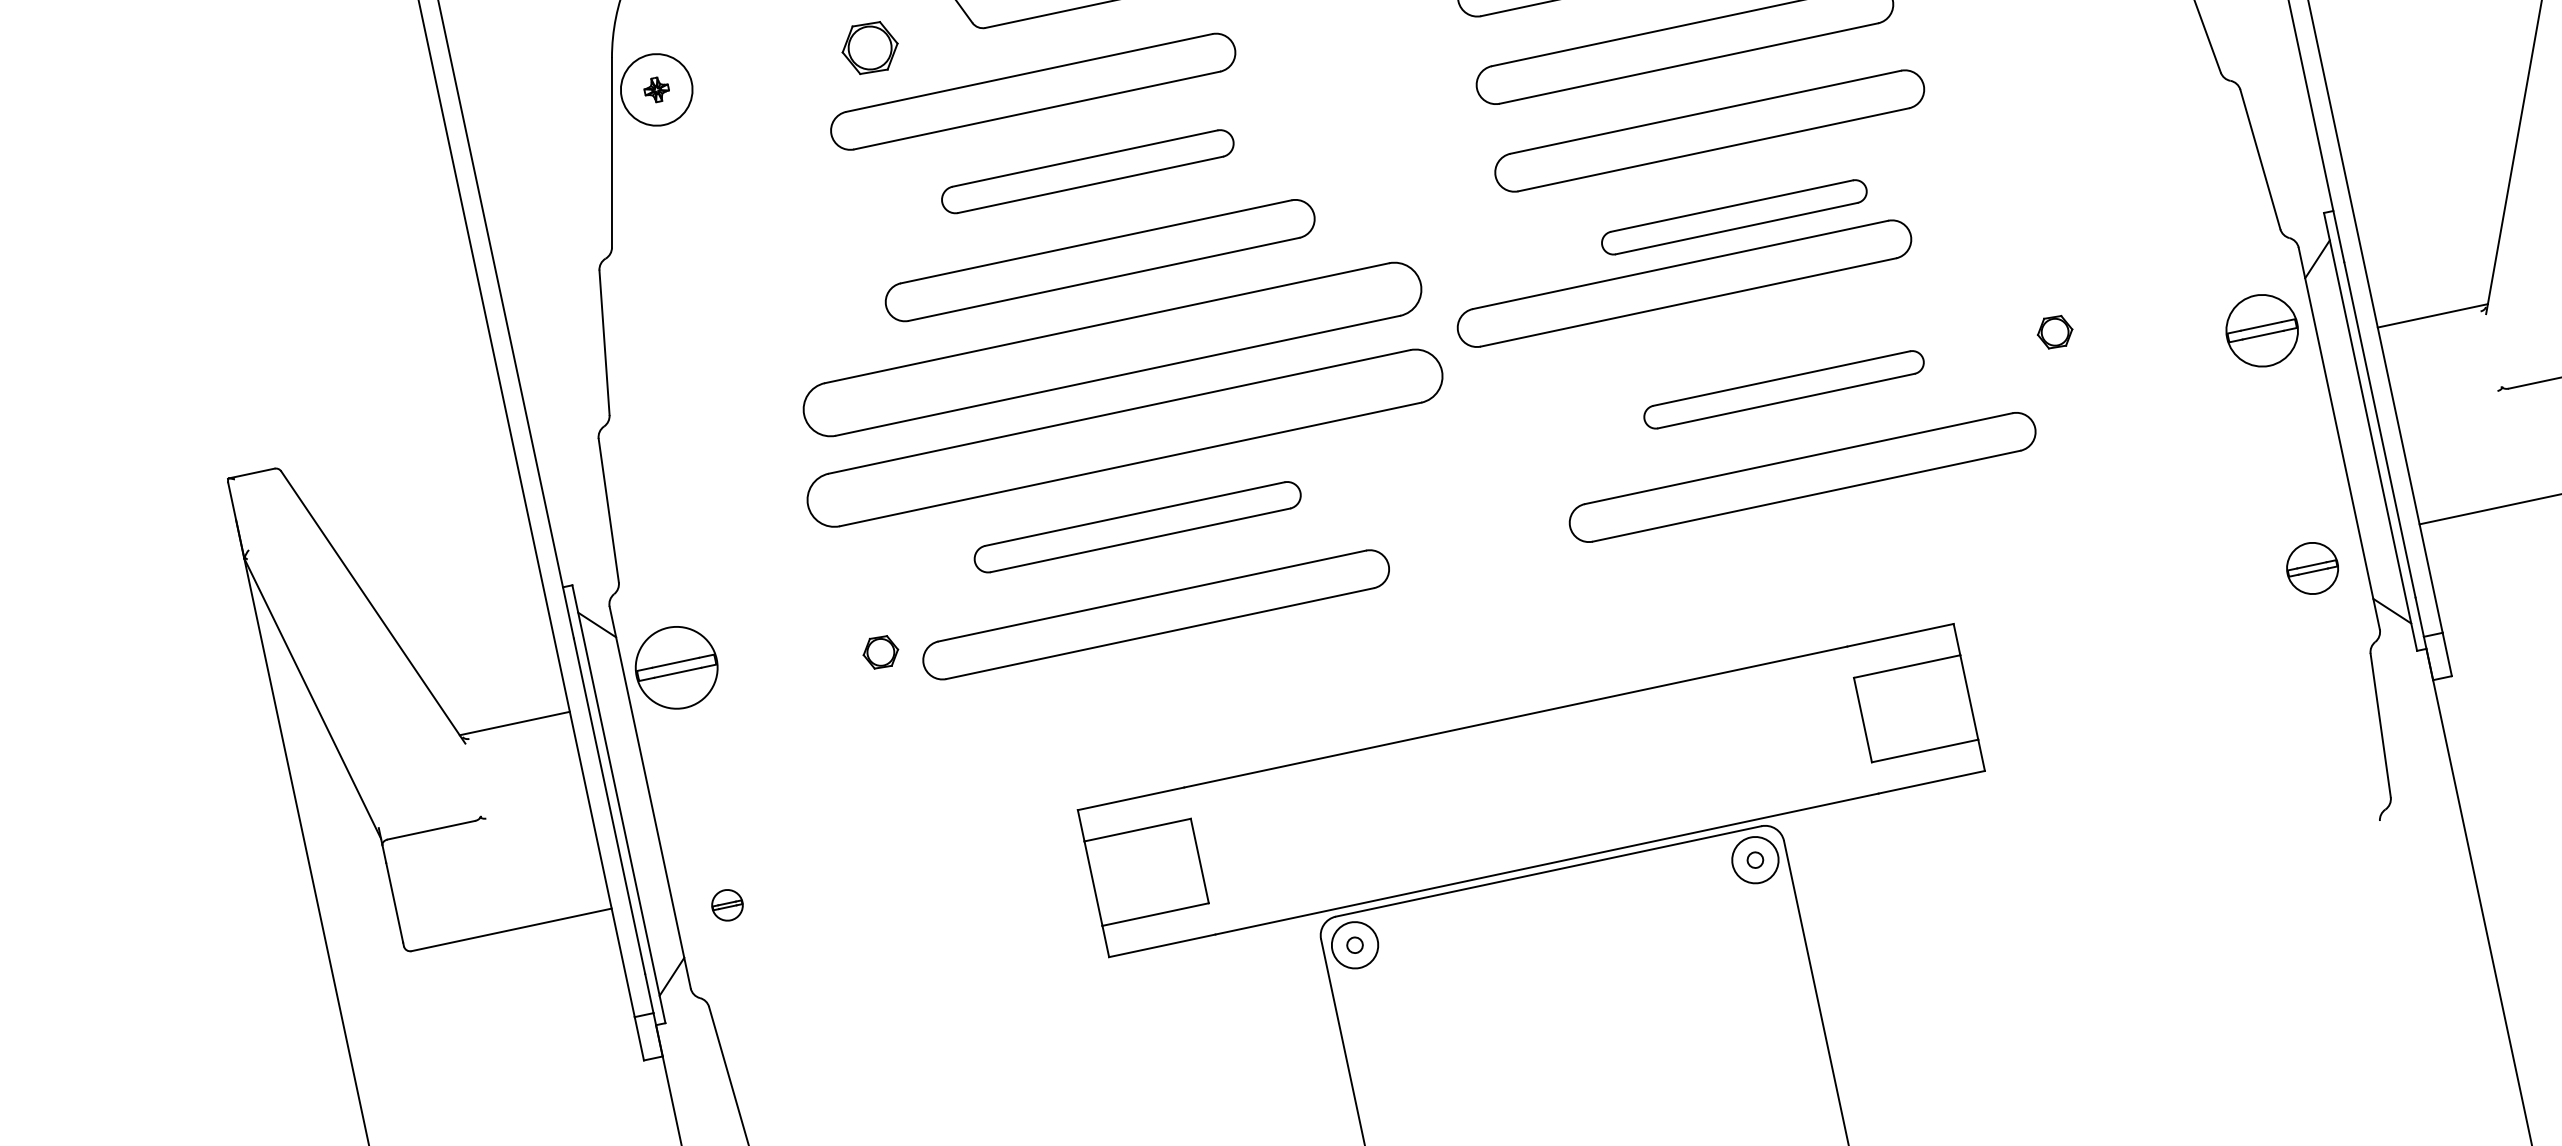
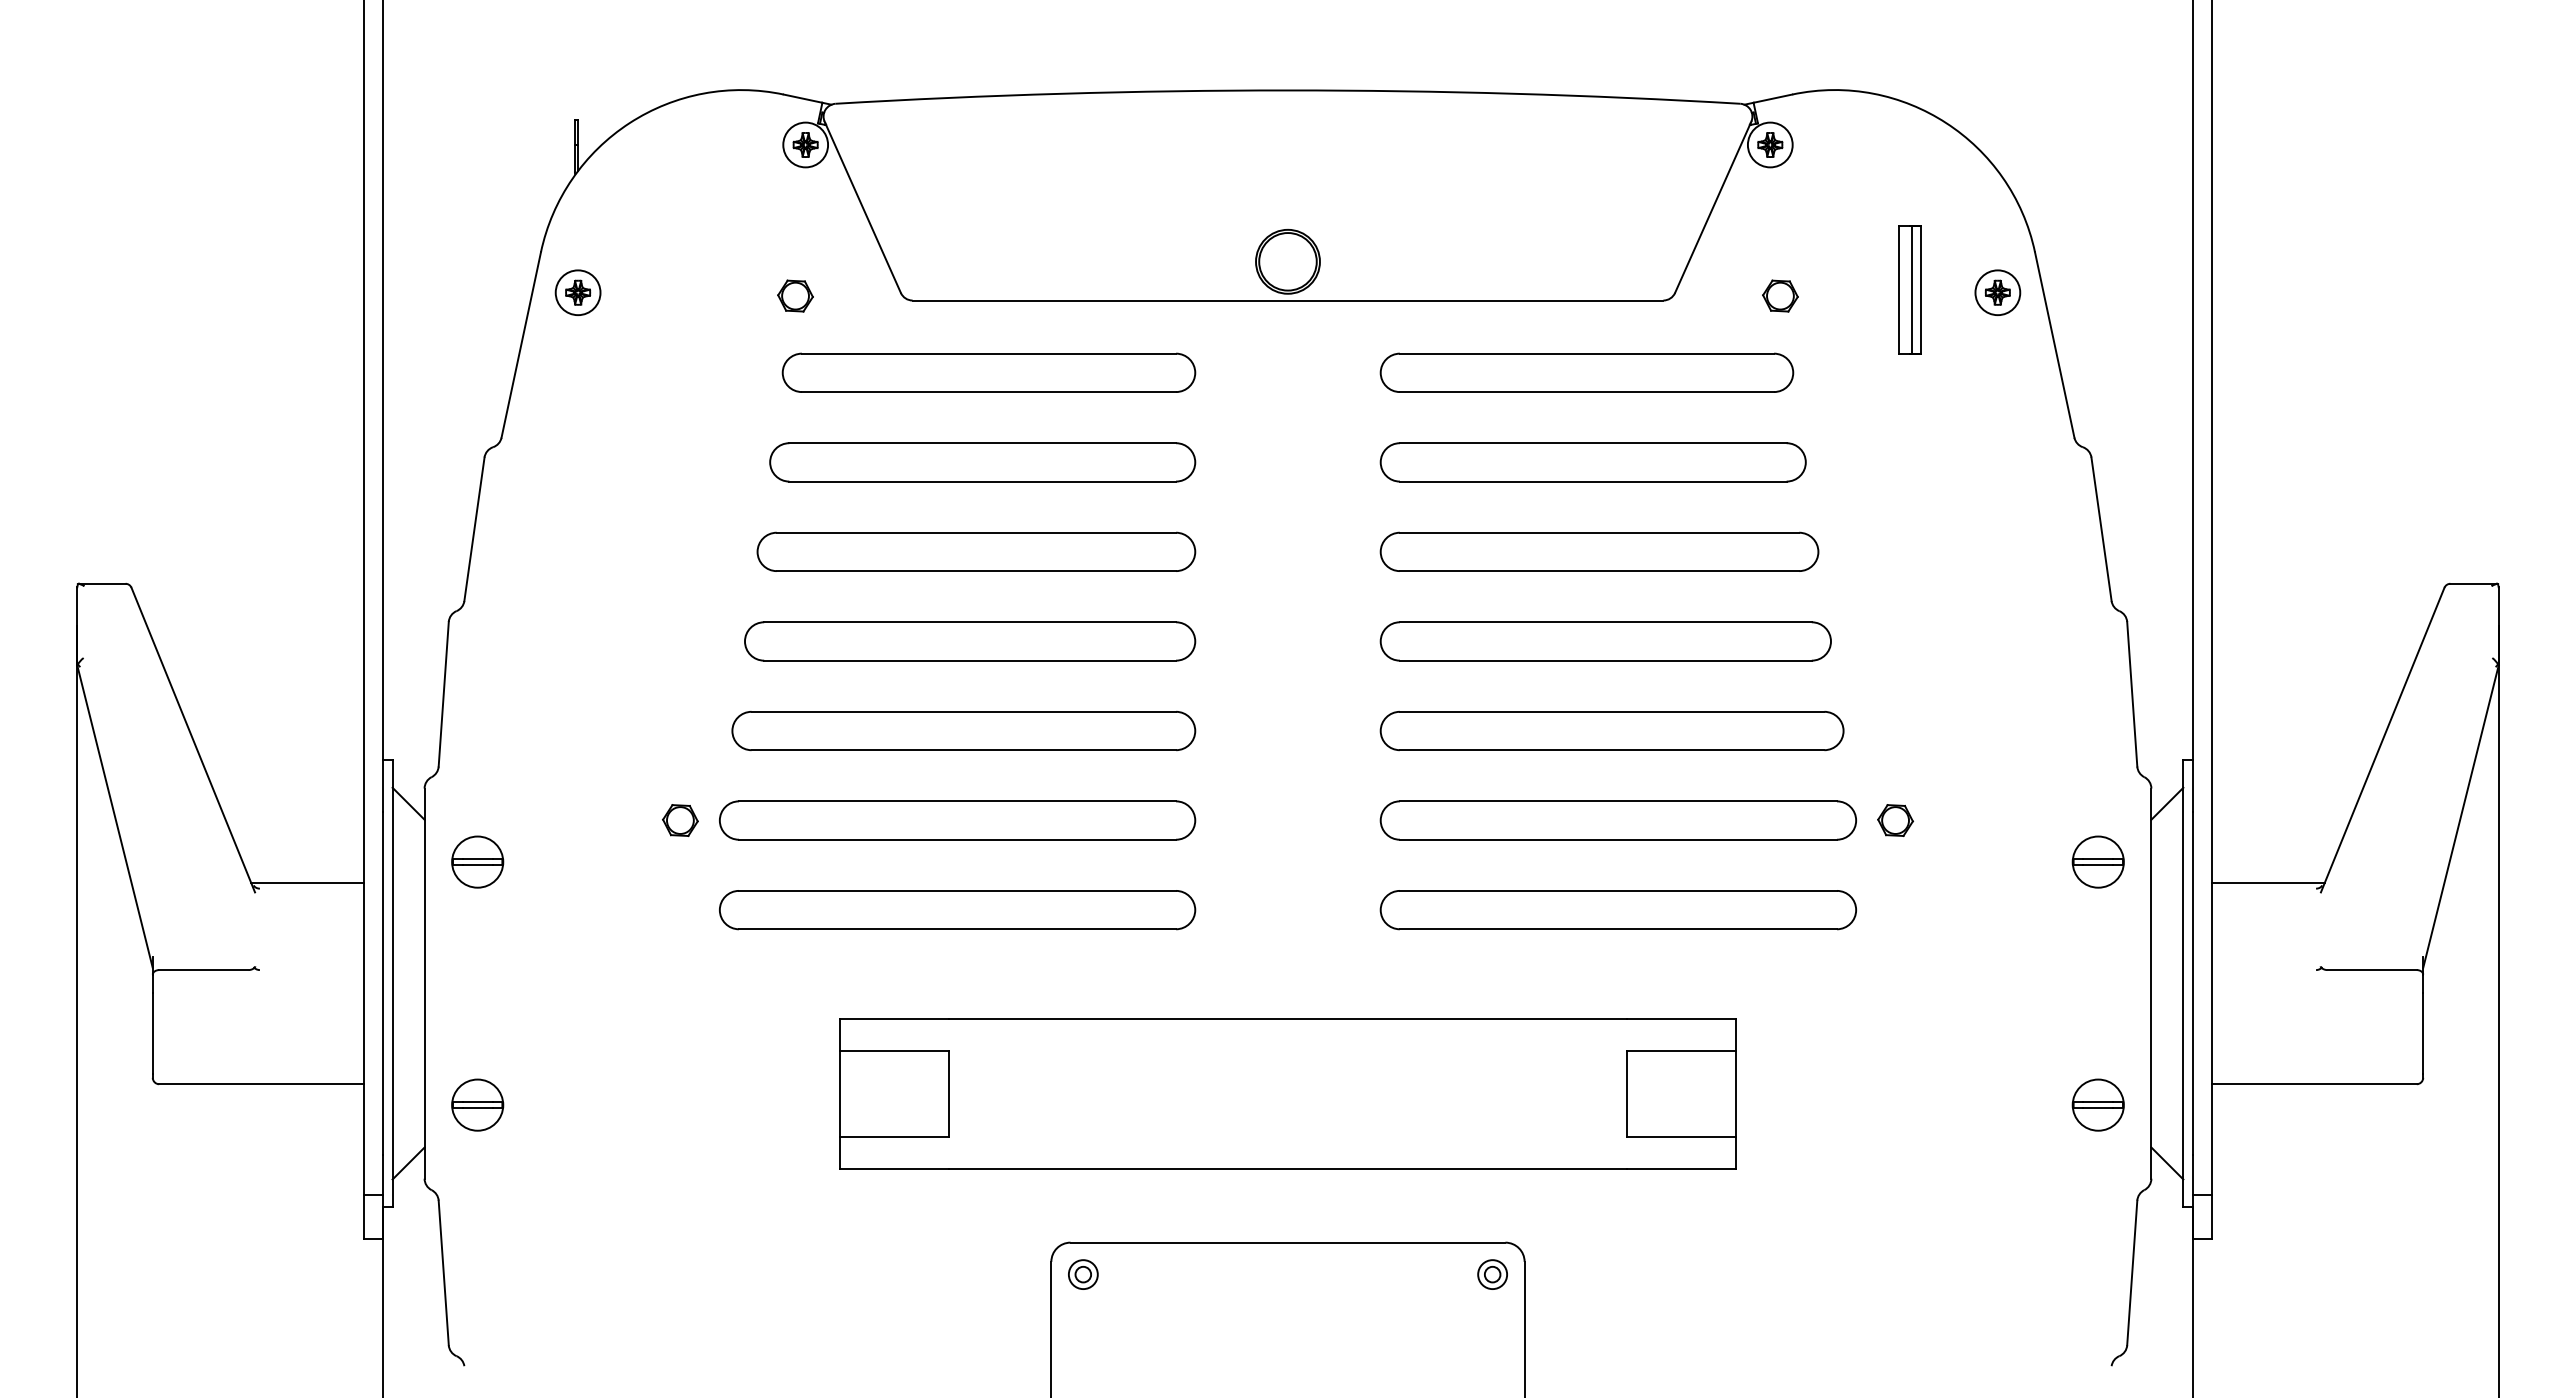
part: (869, 47) -> (795, 295), size x0.62
circle: (656, 89) -> (577, 292), size x0.62
part: (1032, 91) -> (988, 372), moved
part: (1087, 171) -> (982, 462), size x1.43
part: (1734, 217) -> (1605, 641), size x1.67
part: (1683, 284) -> (1611, 731), moved
part: (2261, 330) -> (2097, 861), size x0.71
part: (1113, 349) -> (970, 641), size x0.71
part: (1784, 389) -> (1618, 820), size x1.67
part: (1124, 438) -> (963, 731), size x0.71
part: (1137, 527) -> (957, 820), size x1.43
part: (880, 652) -> (680, 820), moved
part: (676, 667) -> (477, 861), size x0.62
part: (1530, 790) -> (1287, 1093), moved
circle: (1755, 860) -> (1492, 1274), size x0.62
part: (727, 904) -> (477, 1104), size x1.67
circle: (1354, 945) -> (1082, 1274), size x0.62

